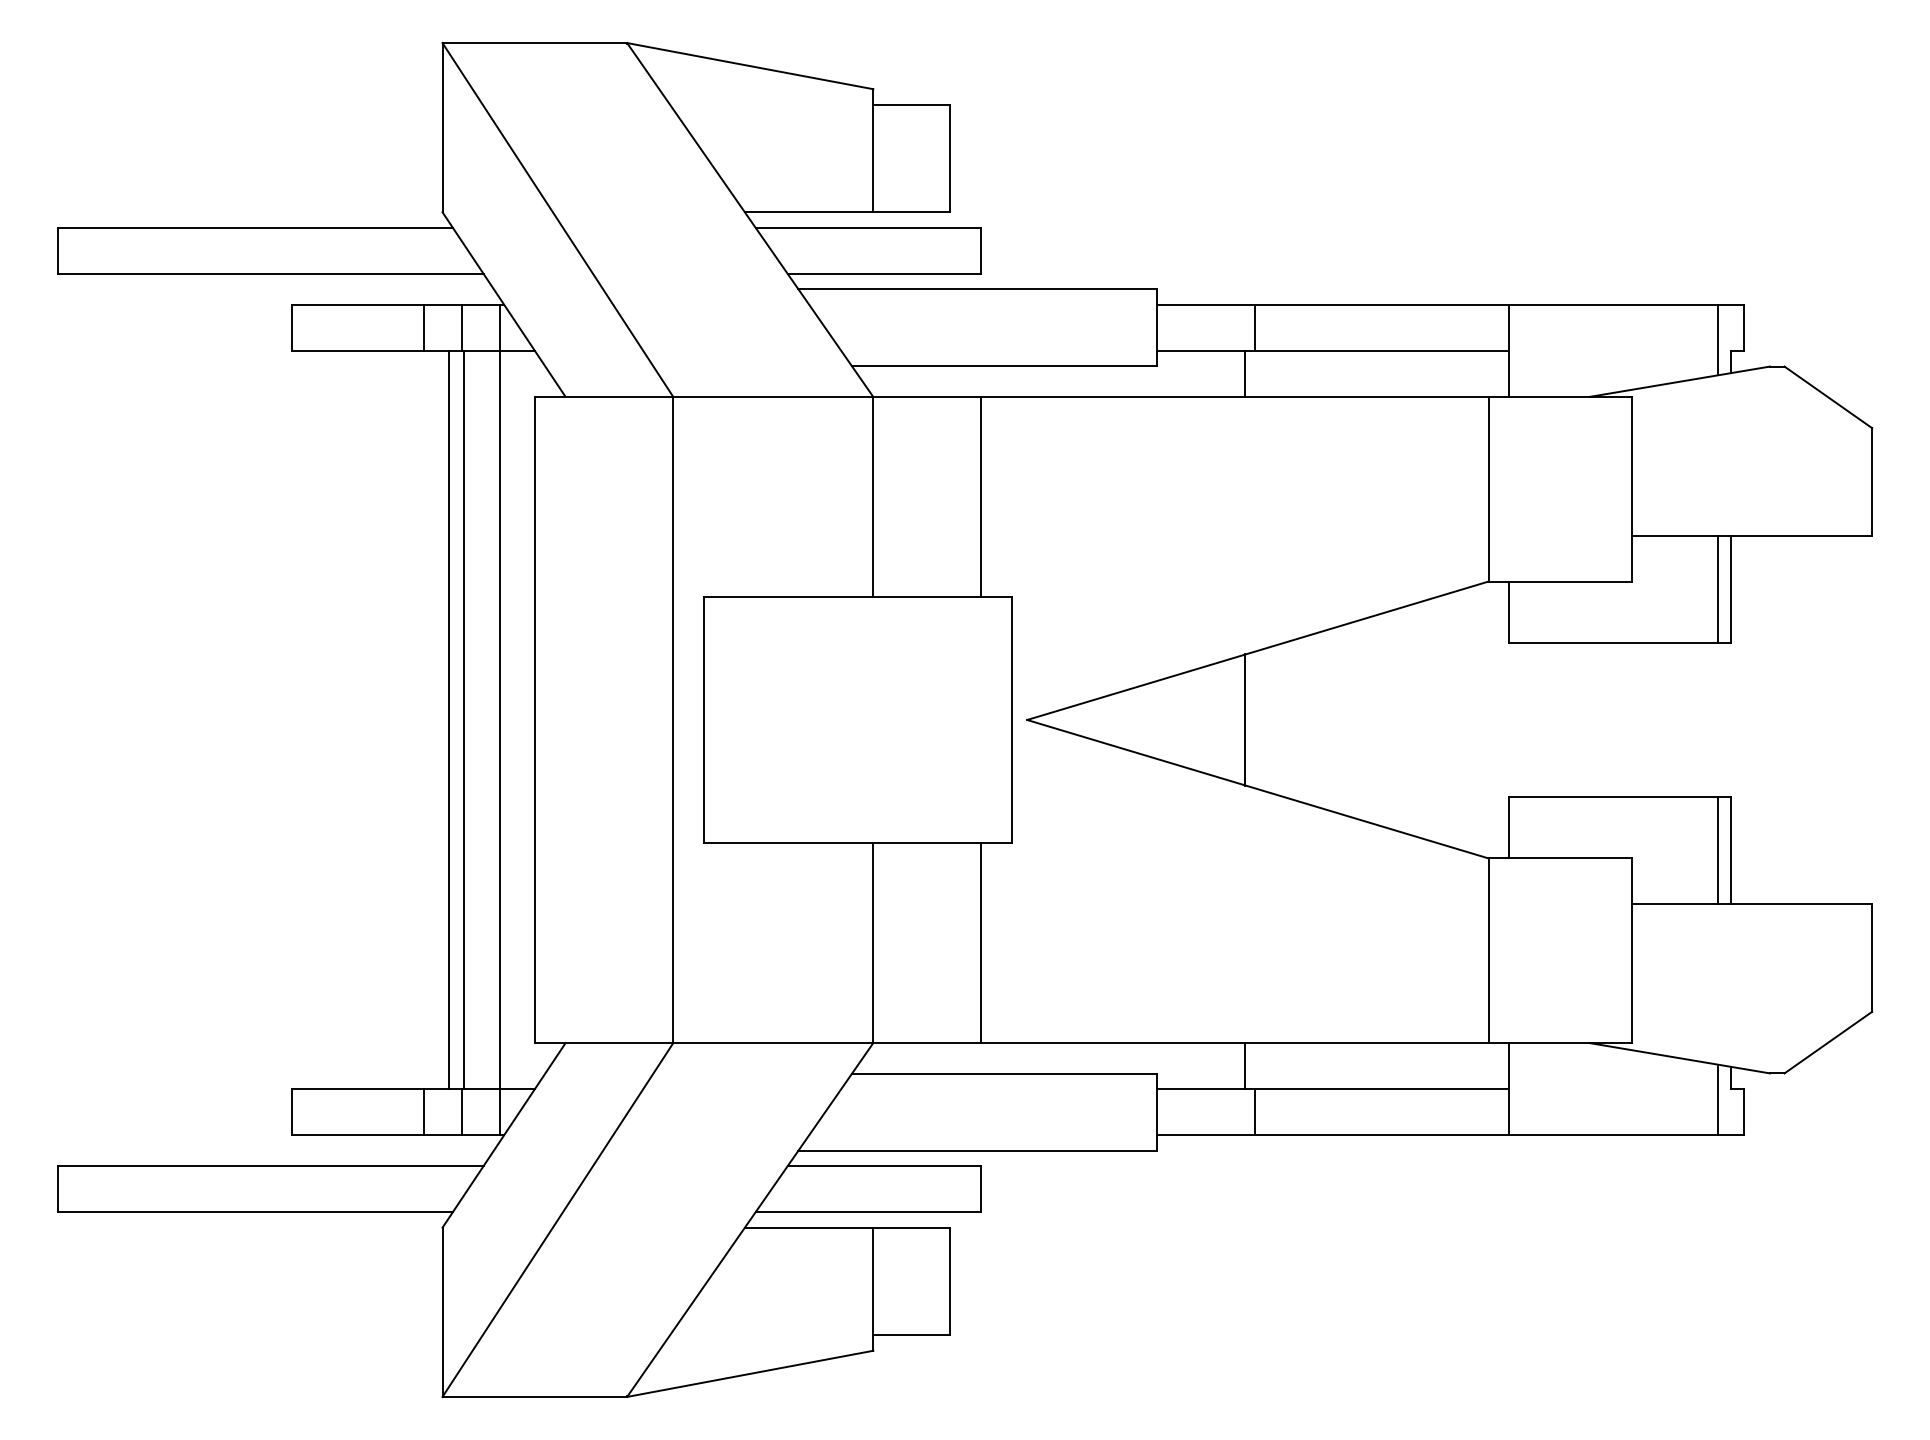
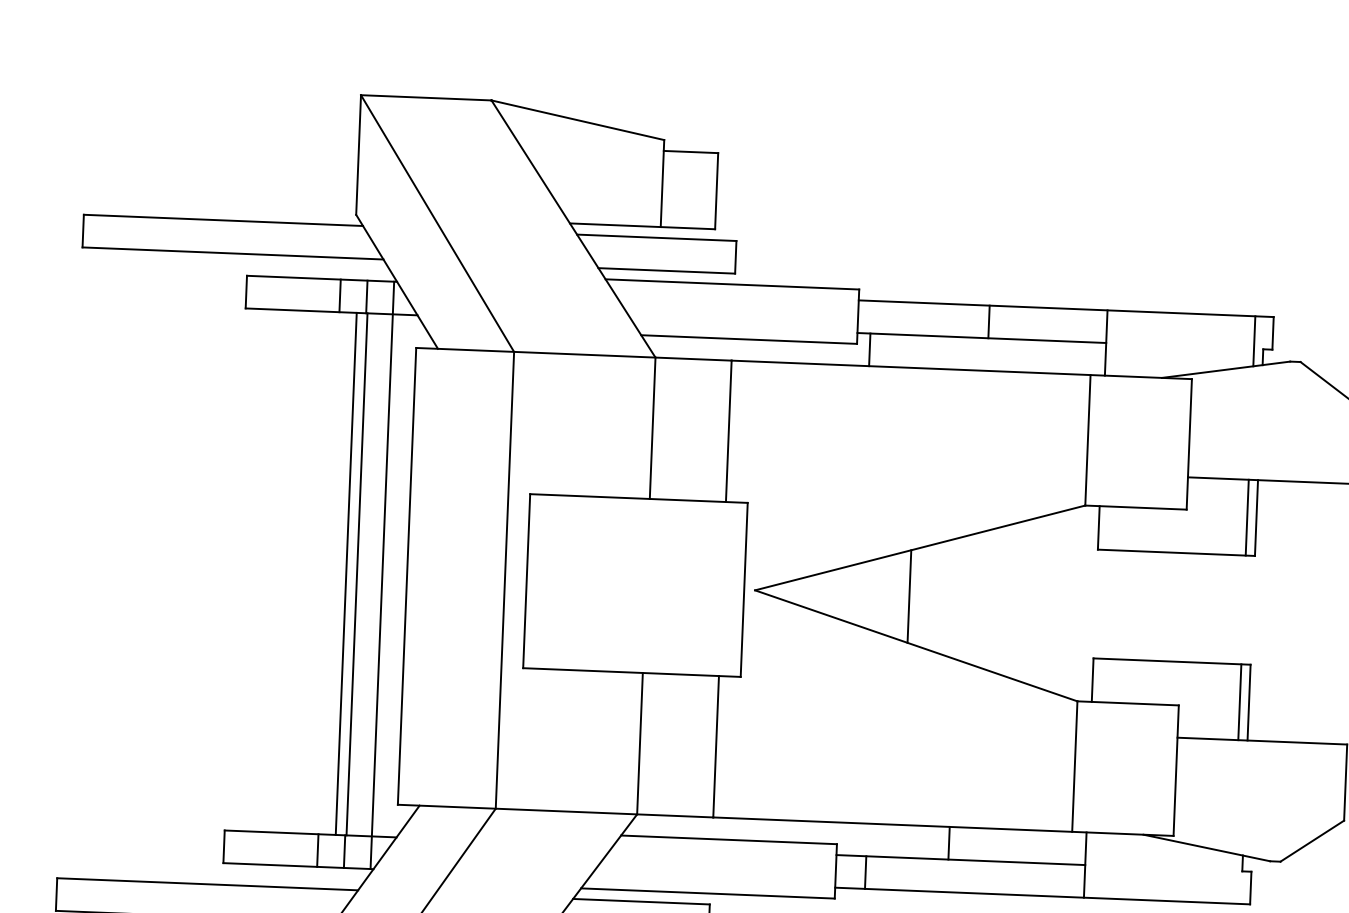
line: (1255, 327) -> (989, 321), moved
line: (1245, 373) -> (869, 349), moved
line: (1245, 1066) -> (949, 843), moved
line: (1718, 1099) -> (1233, 878), removed
line: (1255, 1112) -> (865, 872), moved

